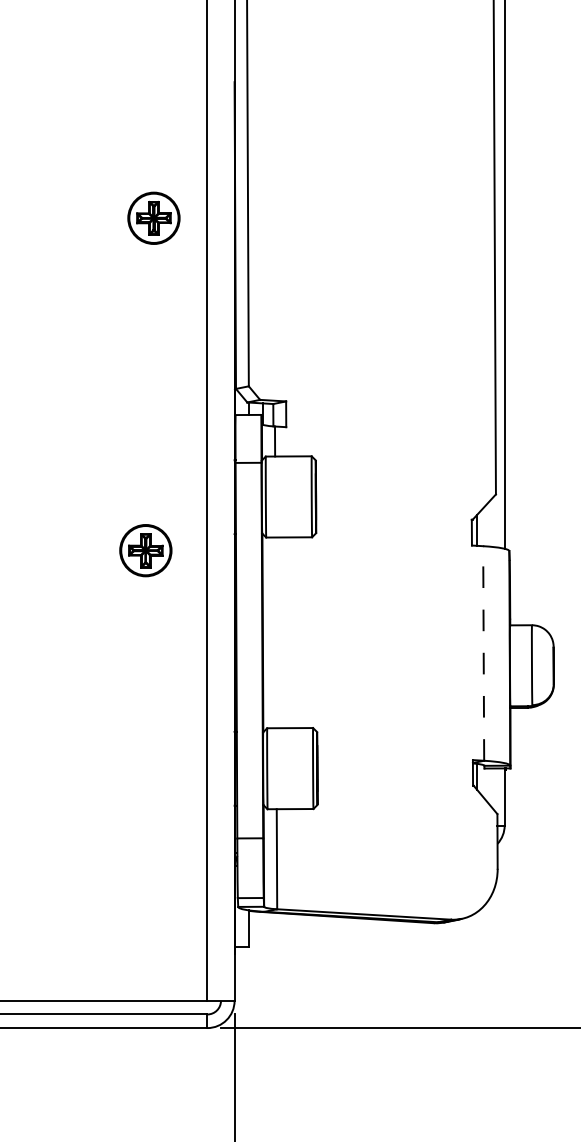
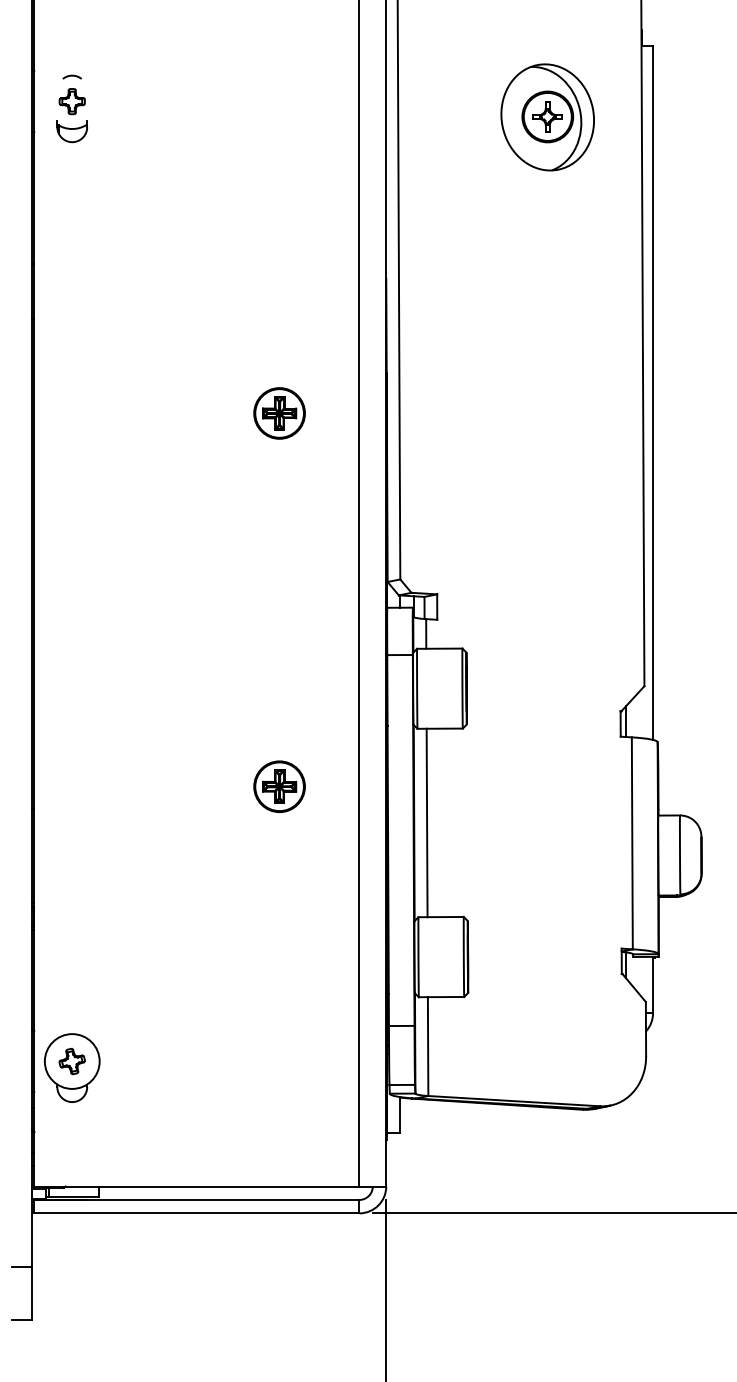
part: (153, 218) -> (279, 413), moved
part: (145, 550) -> (279, 786), moved
line: (275, 632) -> (426, 822), added
line: (483, 653) -> (632, 843), dashed -> solid

